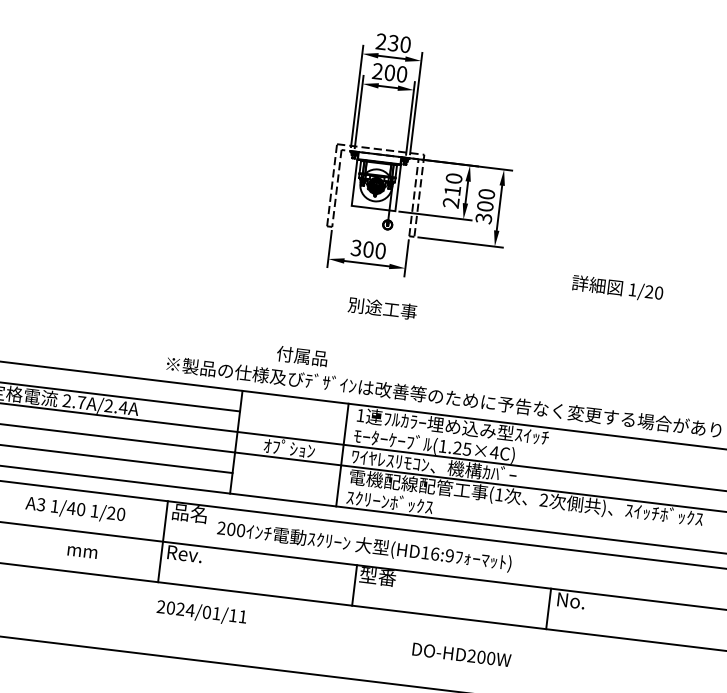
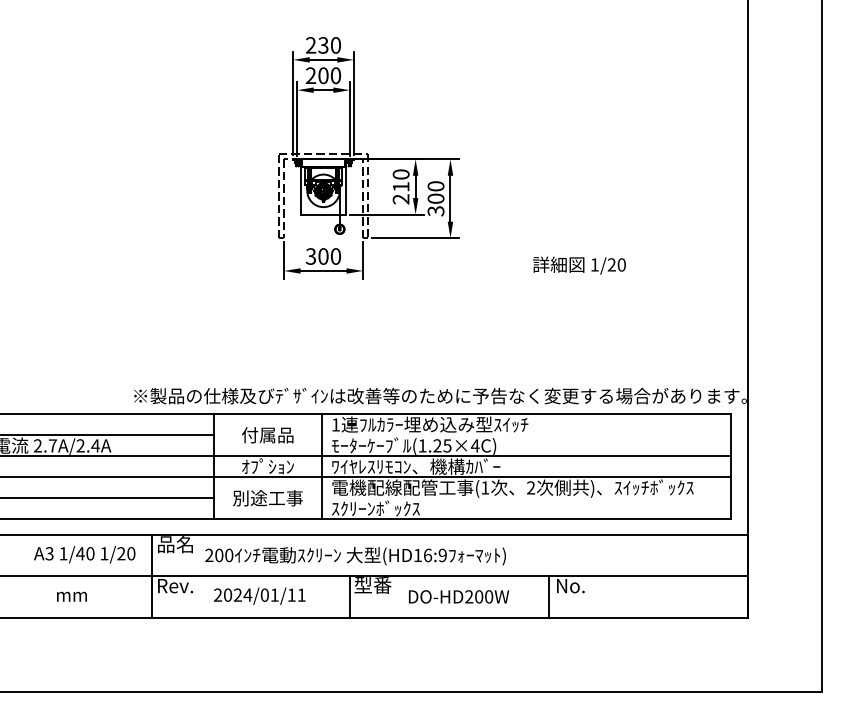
text: (382, 308) -> (267, 498), moved
text: (302, 356) -> (267, 435), moved
text: (75, 509) -> (84, 554), moved
text: (201, 612) -> (259, 595), moved
text: (462, 654) -> (459, 596), moved

